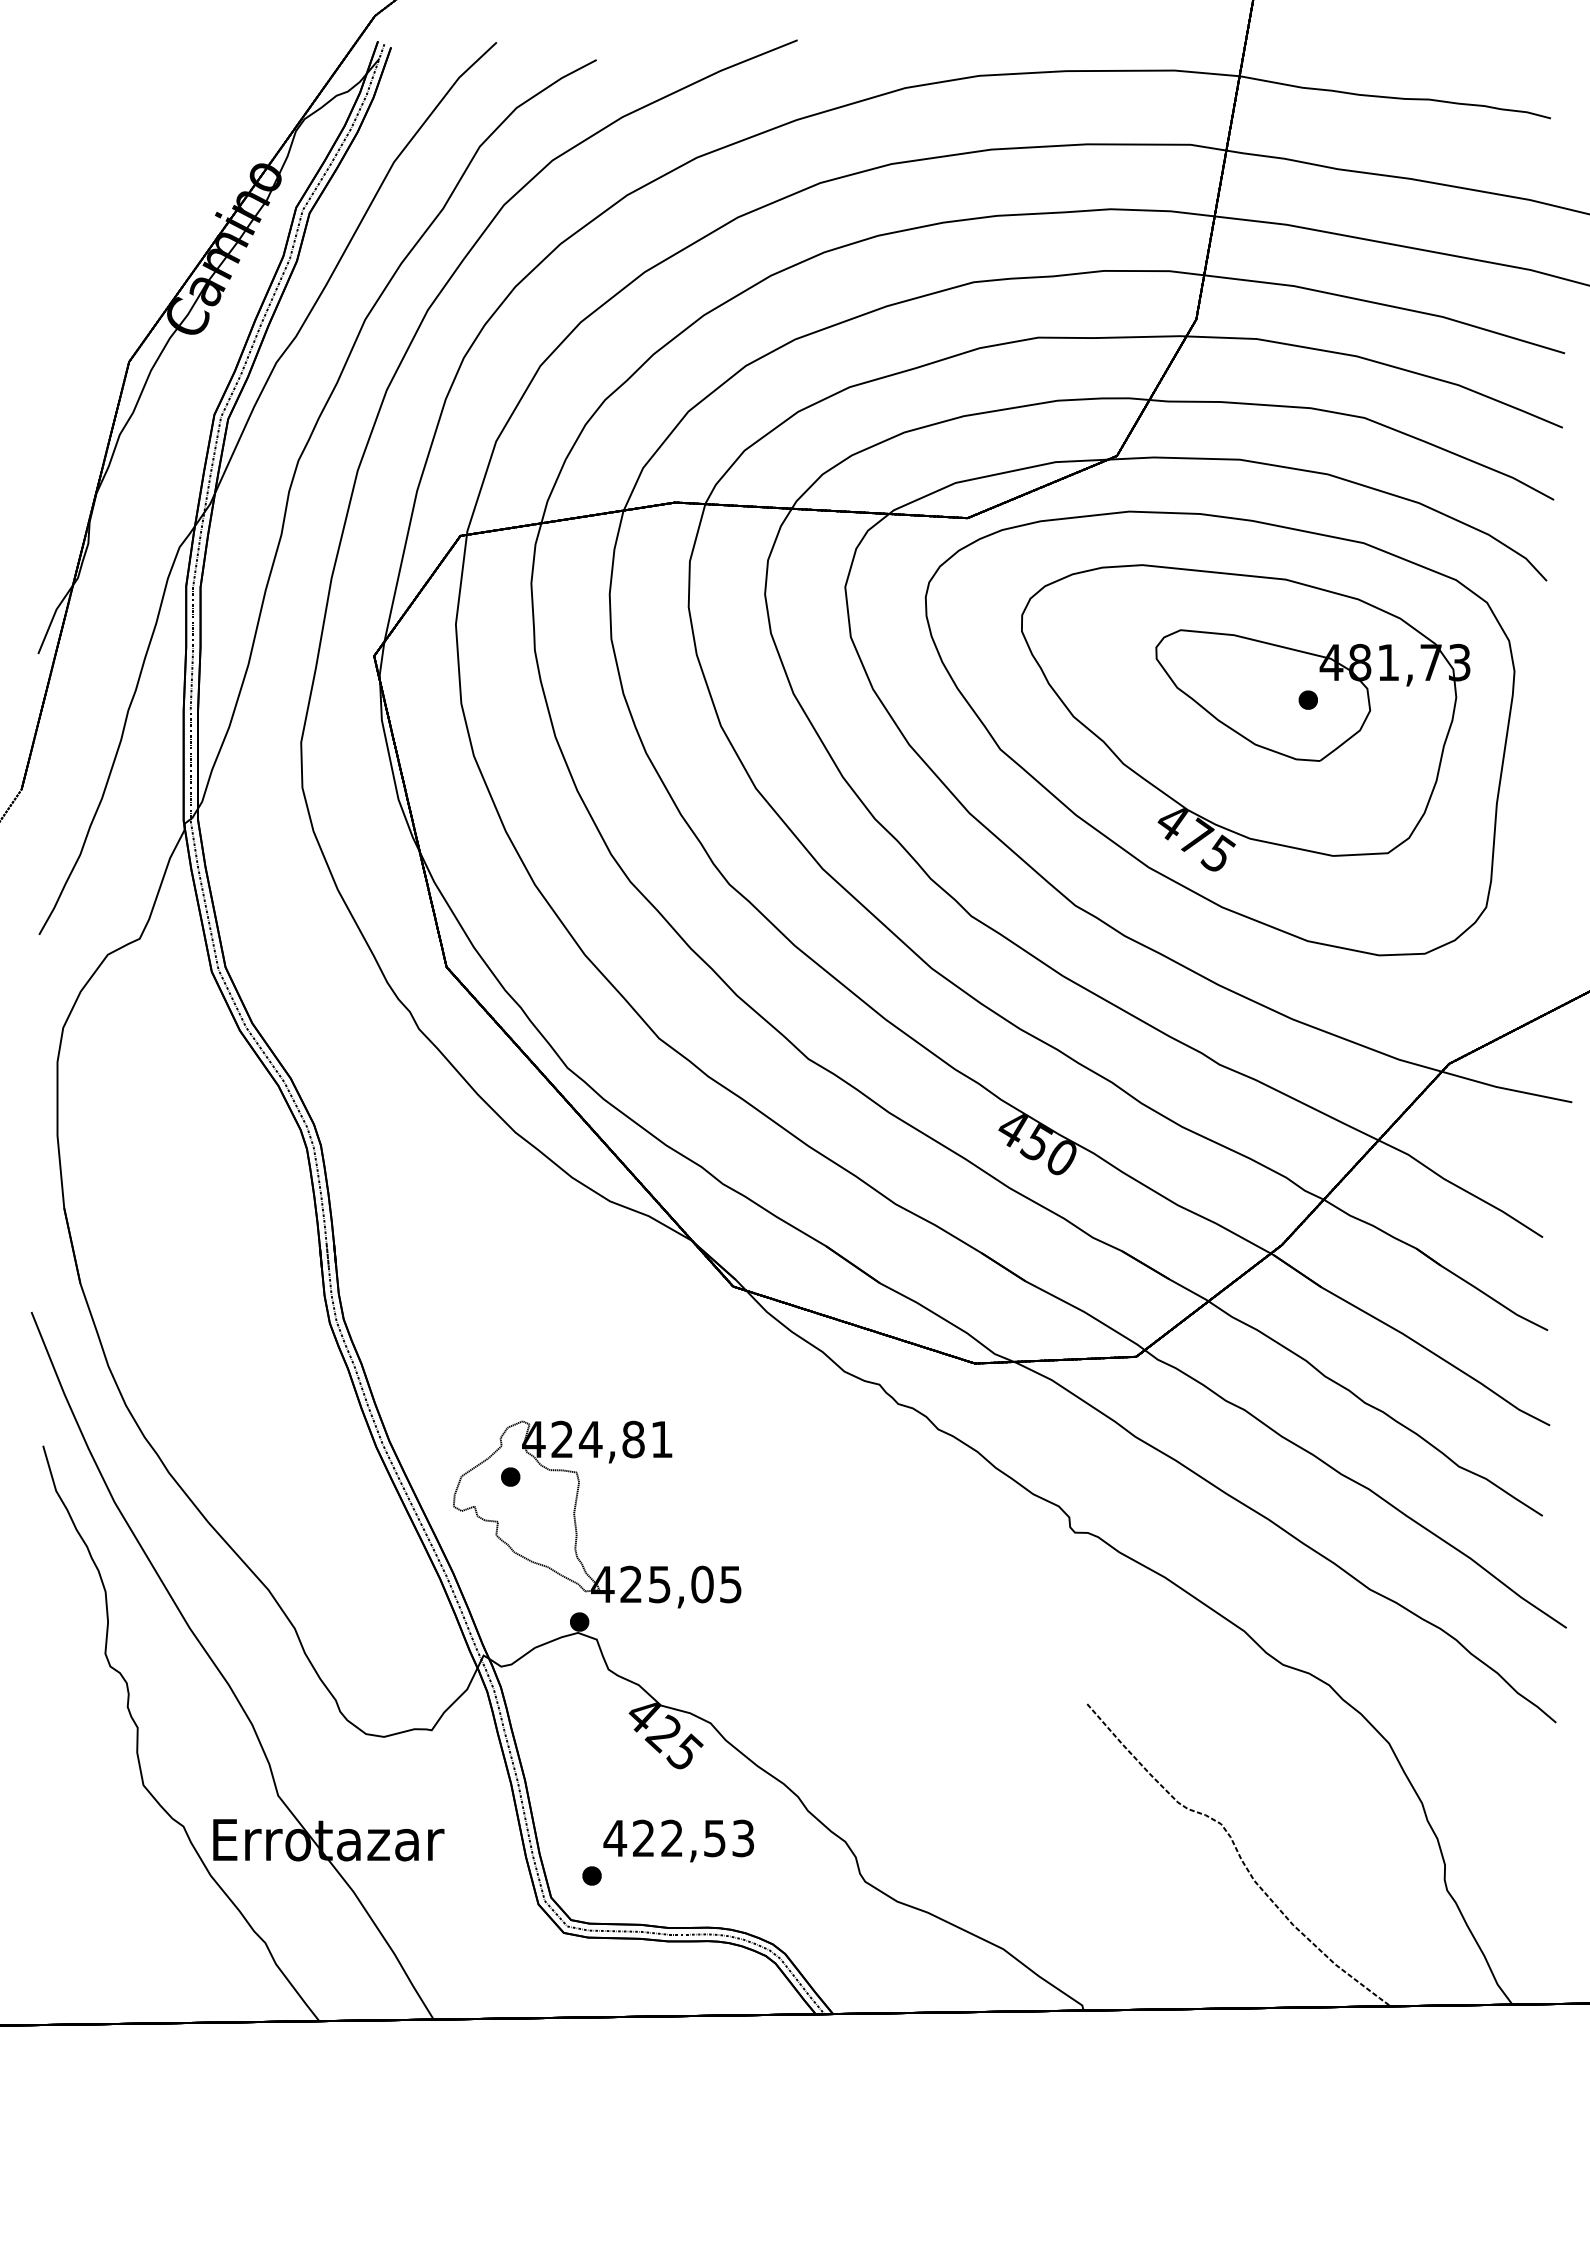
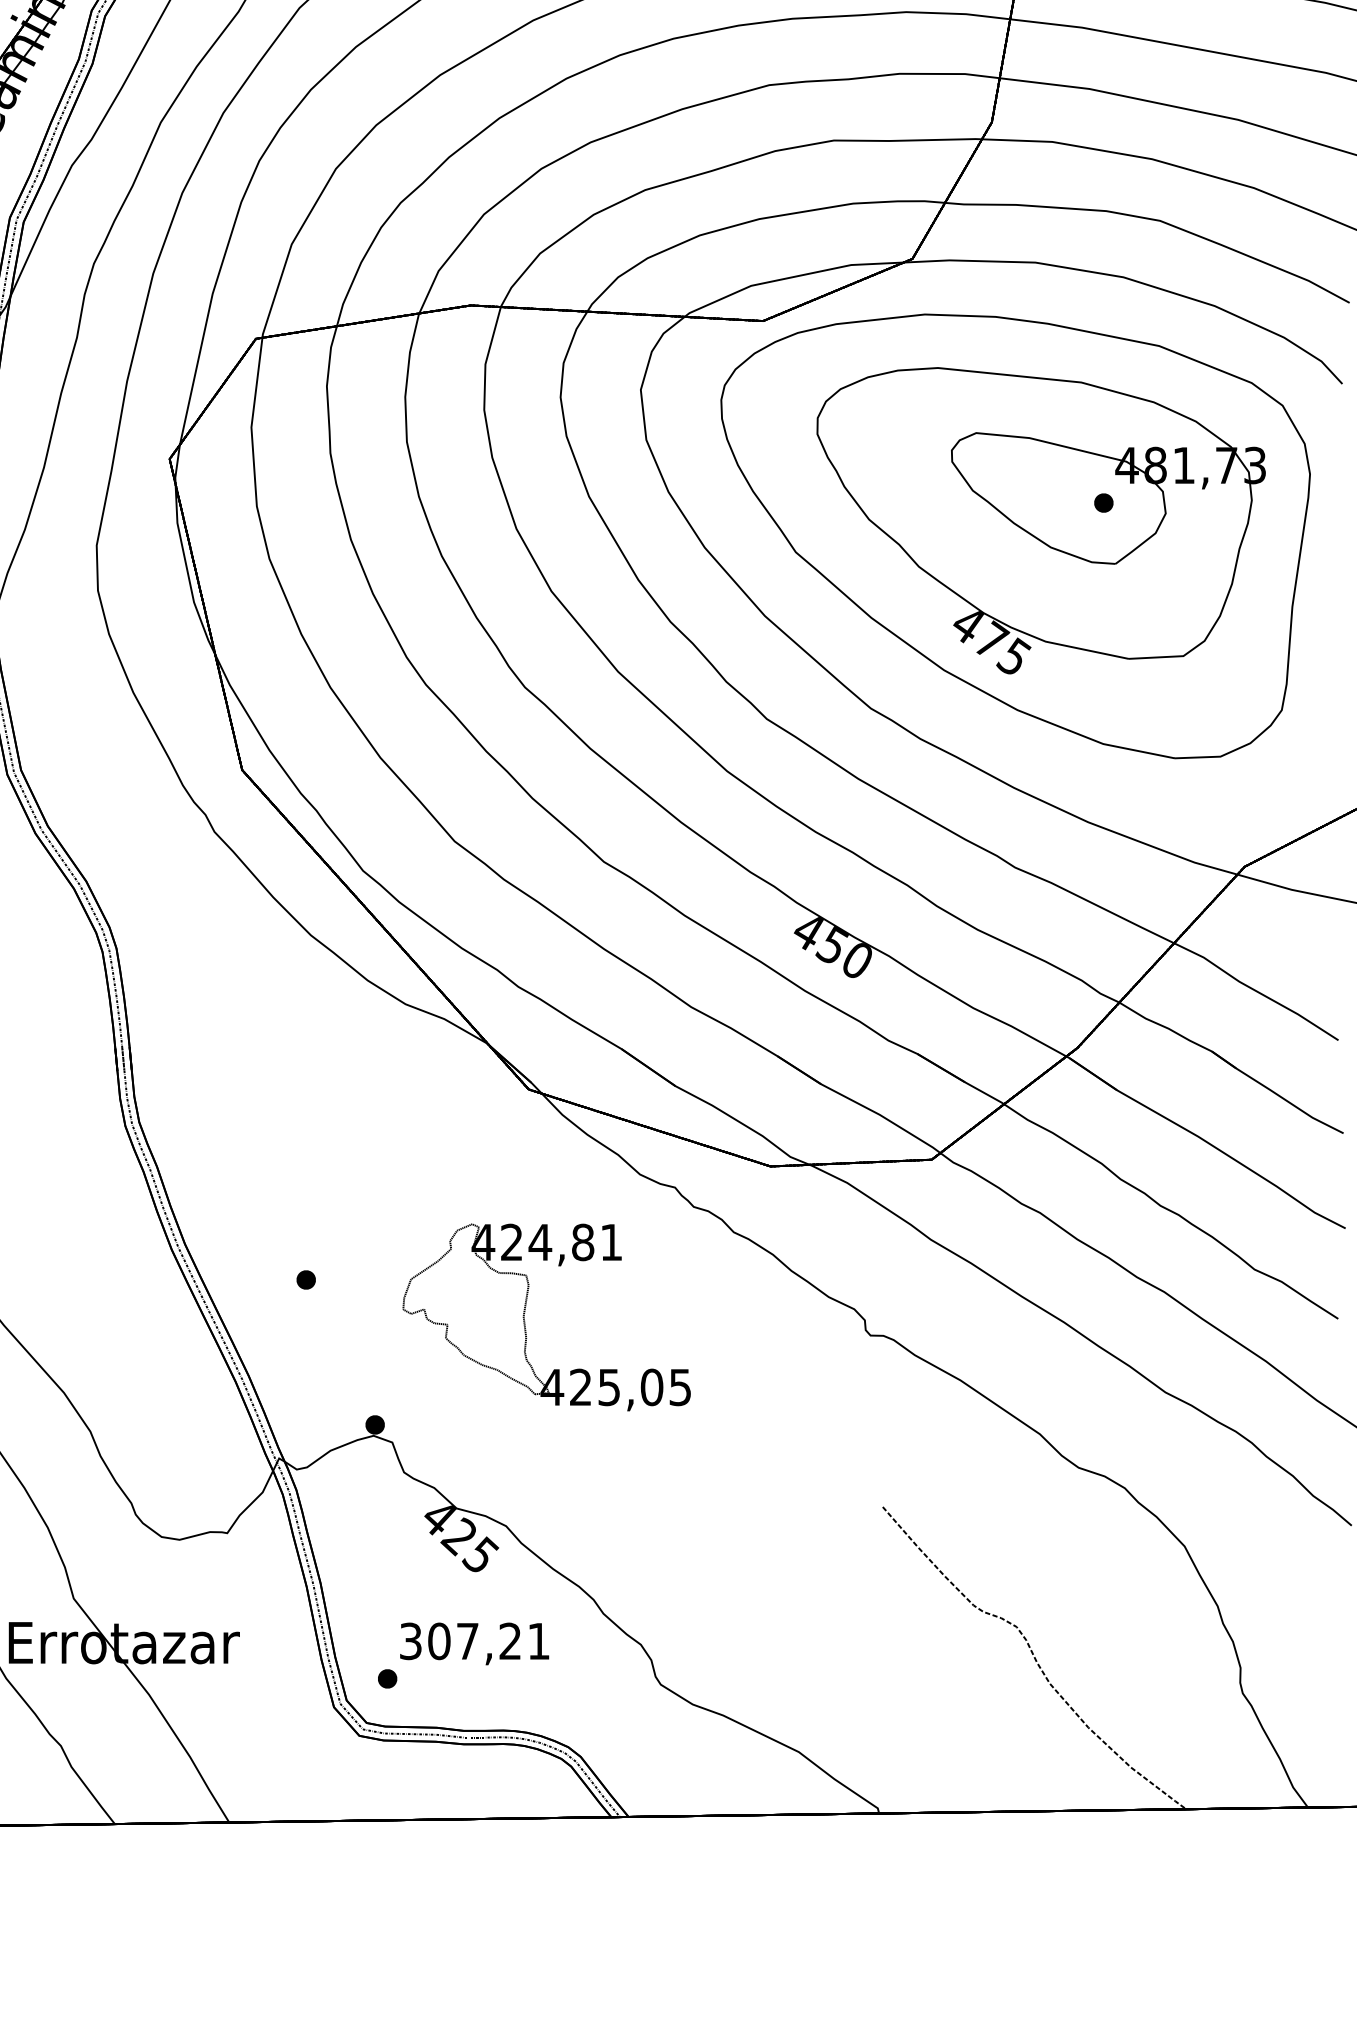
part: (575, 1514) -> (525, 1317), moved
text: (678, 1838) -> (474, 1641), 422,53 -> 307,21

